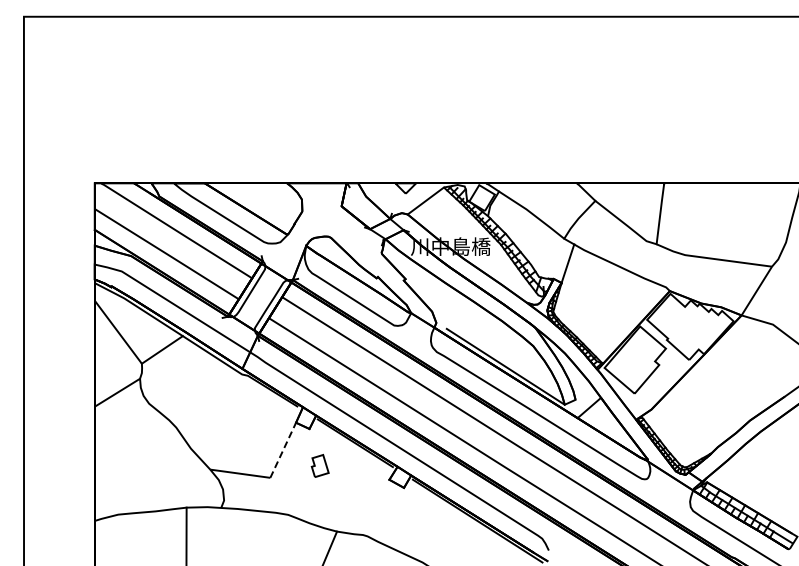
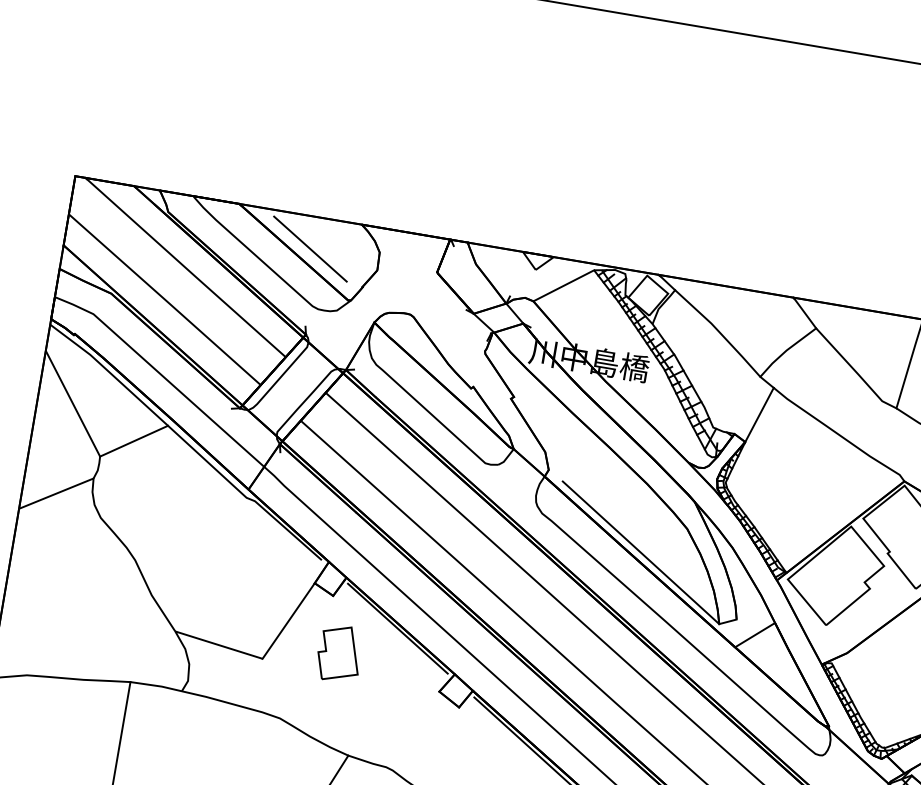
line: (256, 204) -> (310, 248), added
line: (283, 449) -> (289, 619), dashed -> solid
part: (320, 465) -> (340, 653), size x1.67

